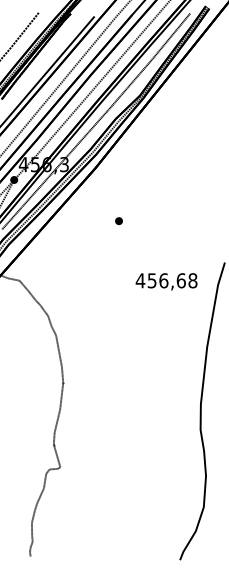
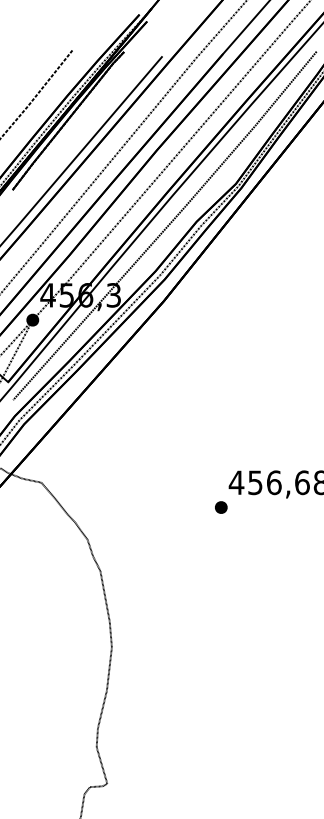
part: (118, 220) -> (220, 506), moved

